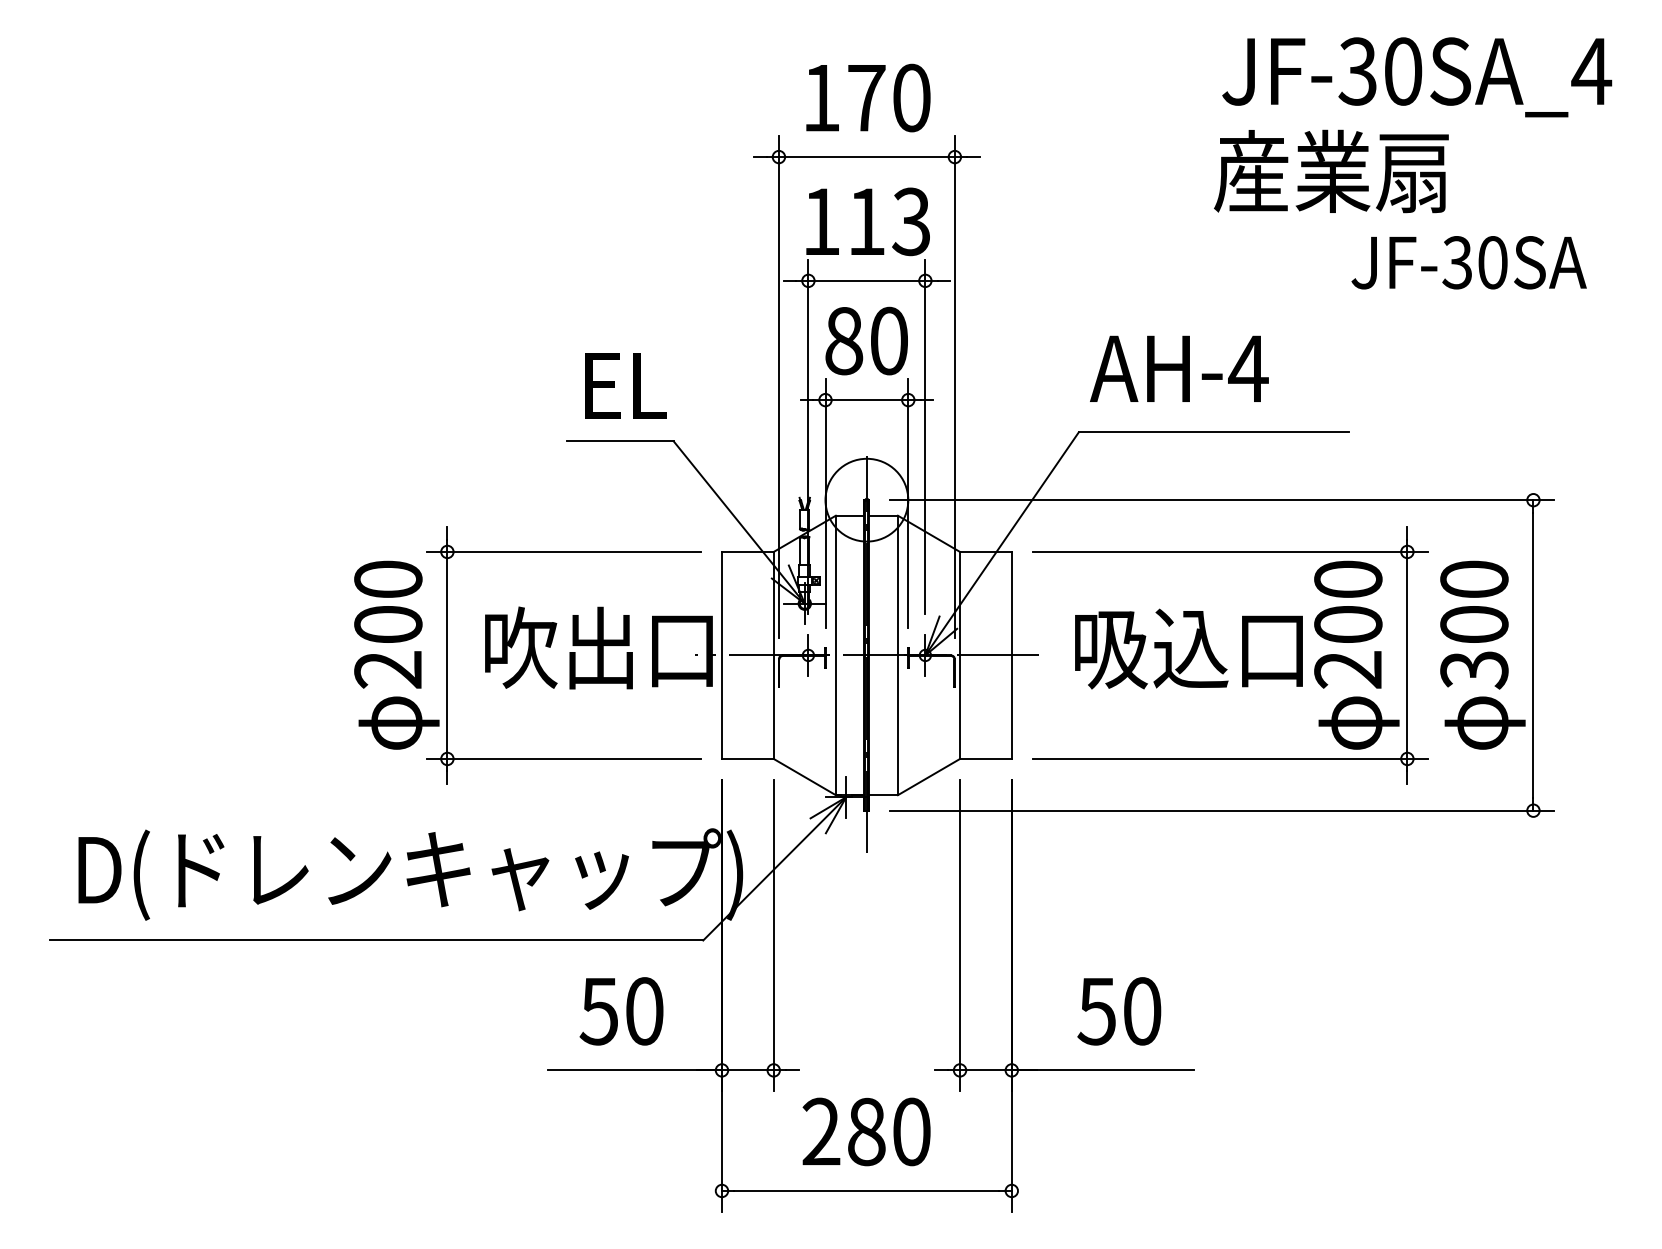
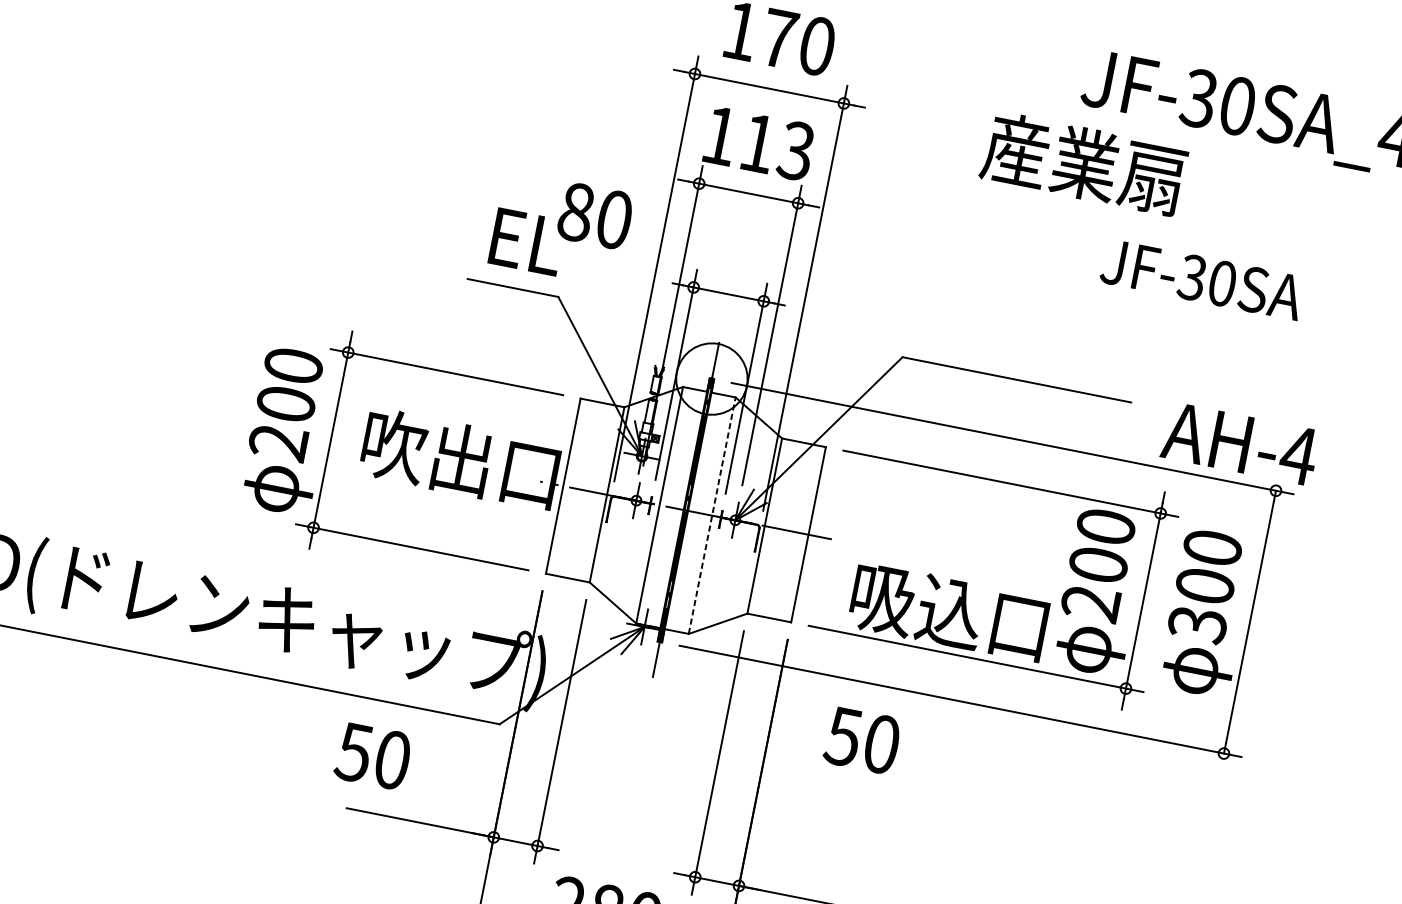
text: (1331, 171) -> (1084, 163), moved
text: (1468, 262) -> (1201, 279), moved
text: (866, 340) -> (595, 215), moved
text: (1179, 368) -> (1240, 443), moved
text: (1188, 648) -> (948, 611), moved
line: (897, 655) -> (711, 515), solid -> dashed
text: (621, 1011) -> (373, 756), moved
text: (1119, 1011) -> (862, 740), moved

